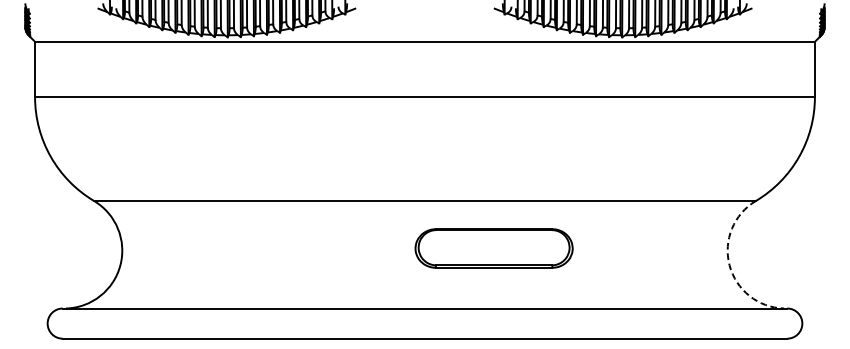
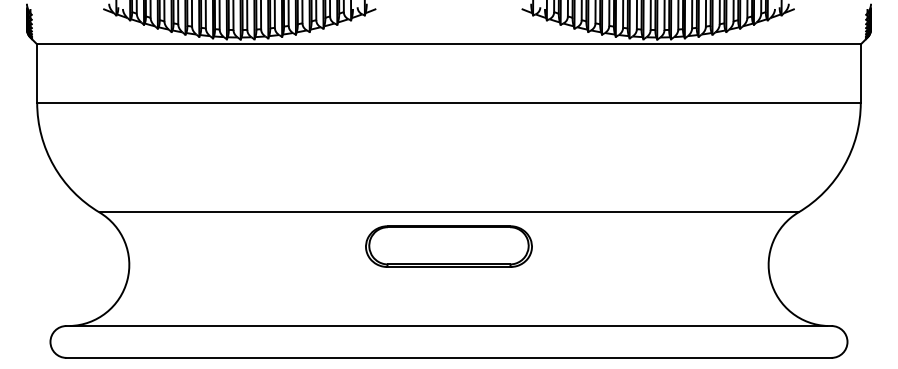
part: (493, 248) -> (448, 246), moved
arc: (729, 265) -> (770, 280), dashed -> solid

